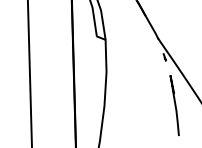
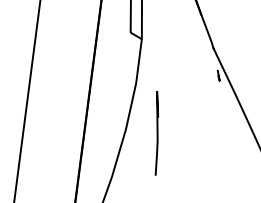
line: (174, 105) -> (156, 133), moved

